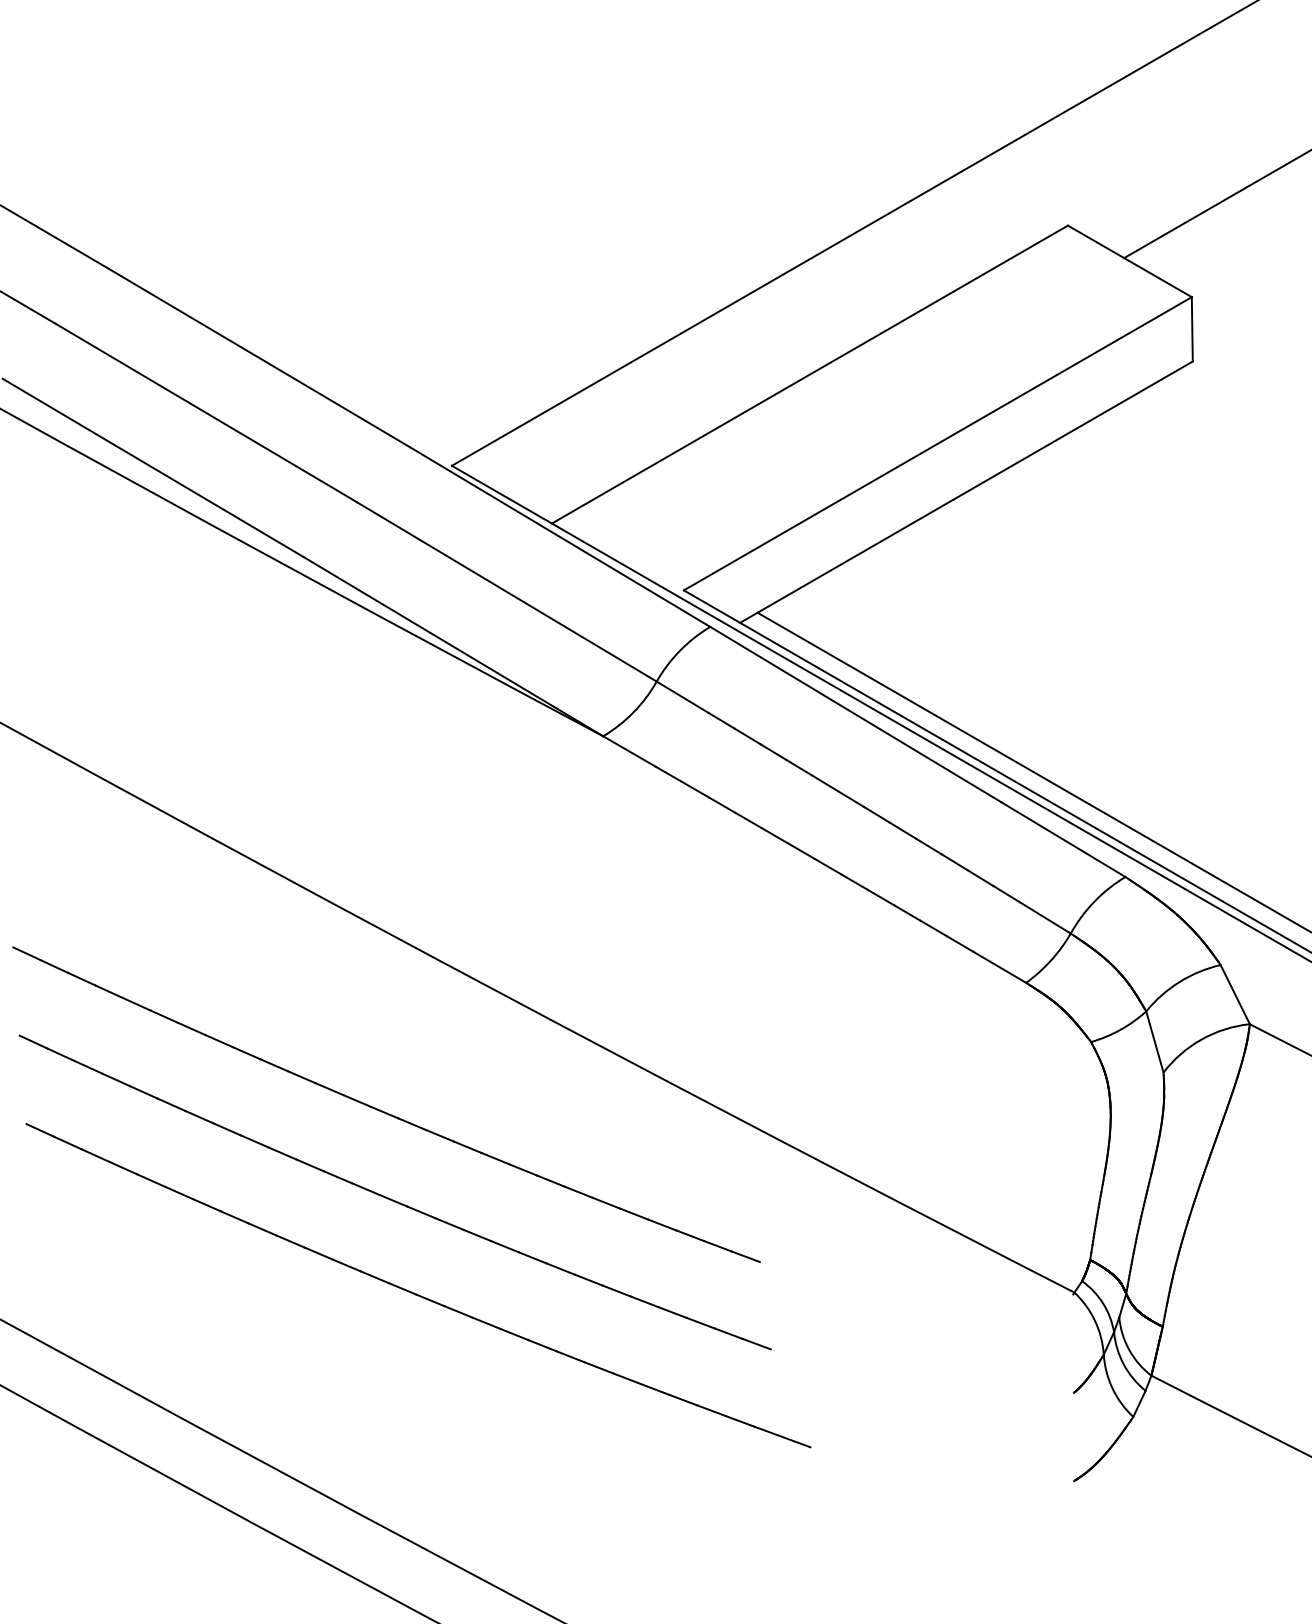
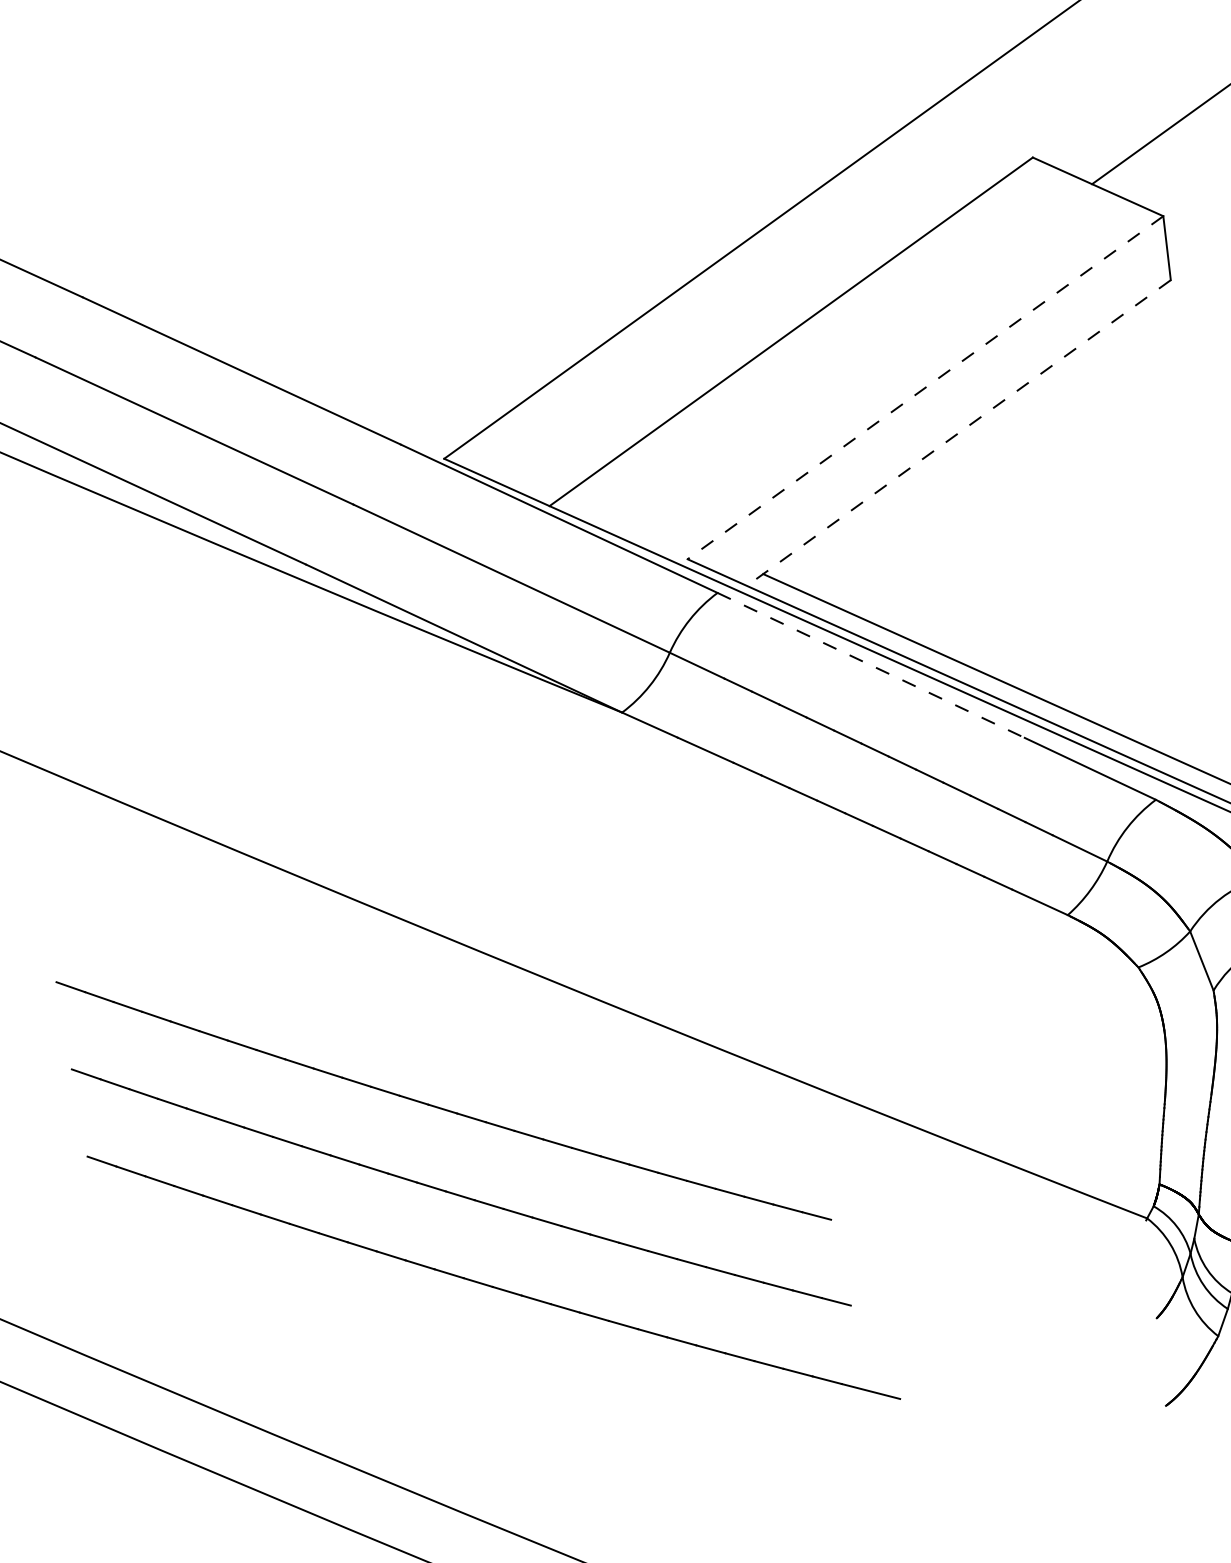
line: (937, 444) -> (925, 388), solid -> dashed
line: (966, 492) -> (958, 433), solid -> dashed
line: (855, 714) -> (870, 665), solid -> dashed

